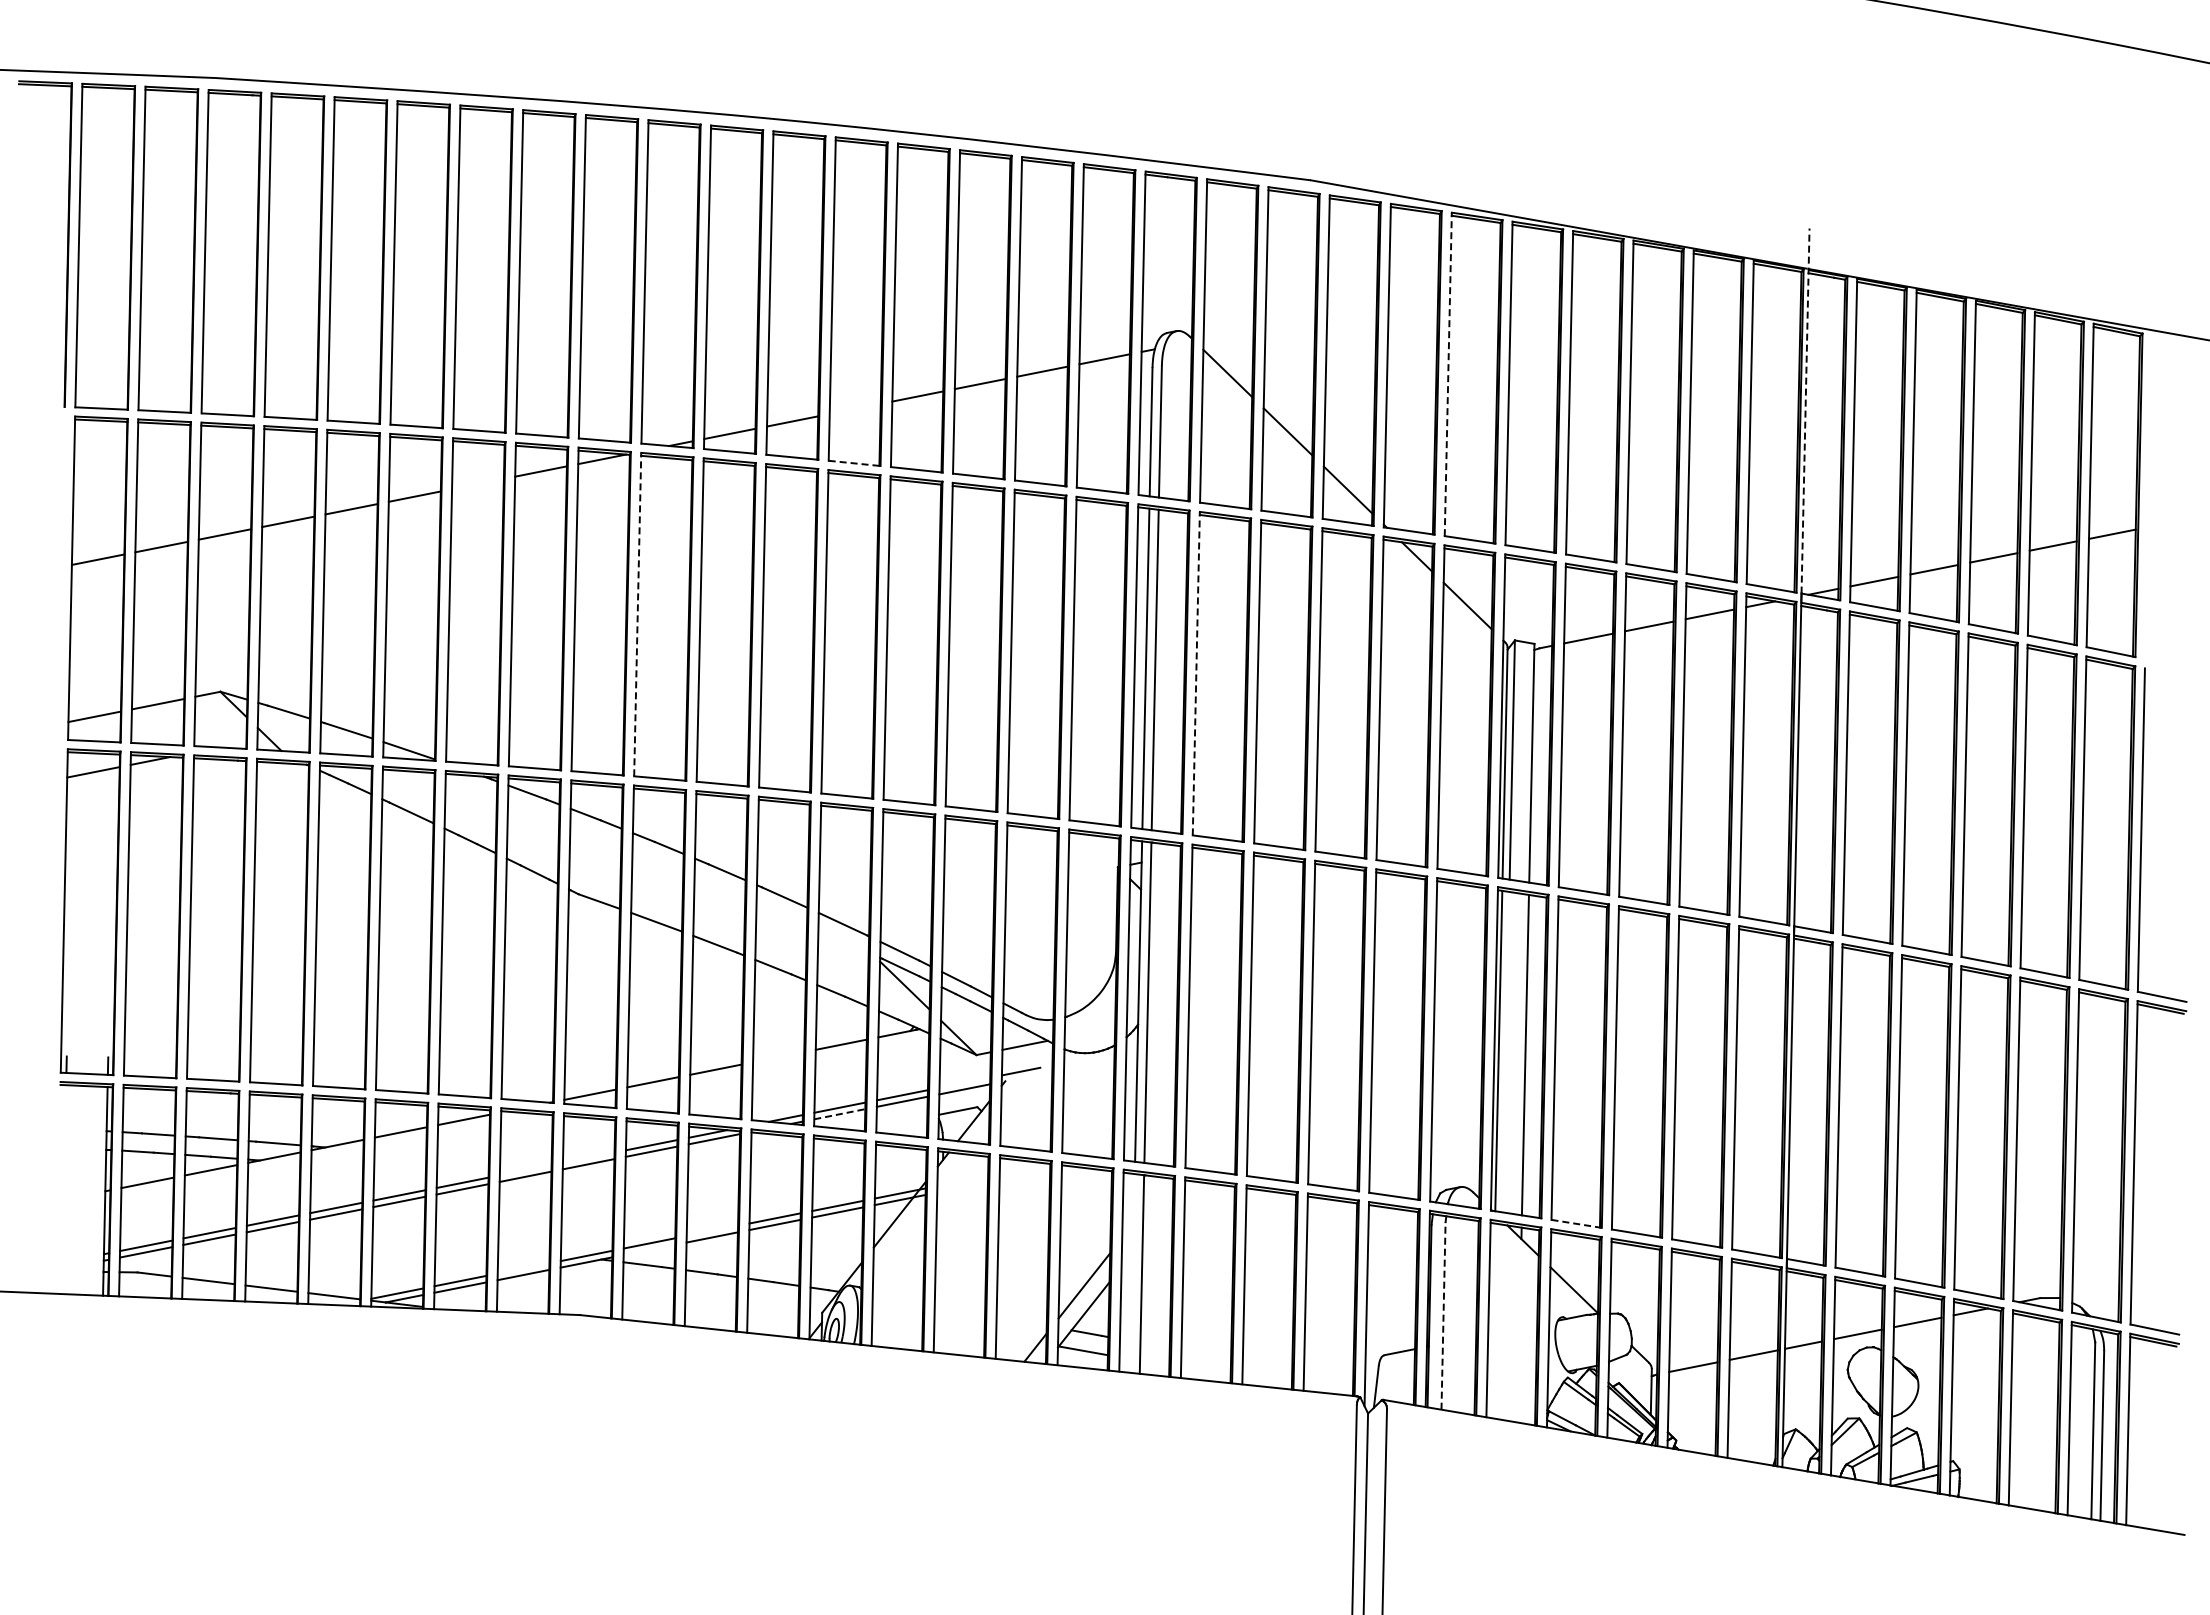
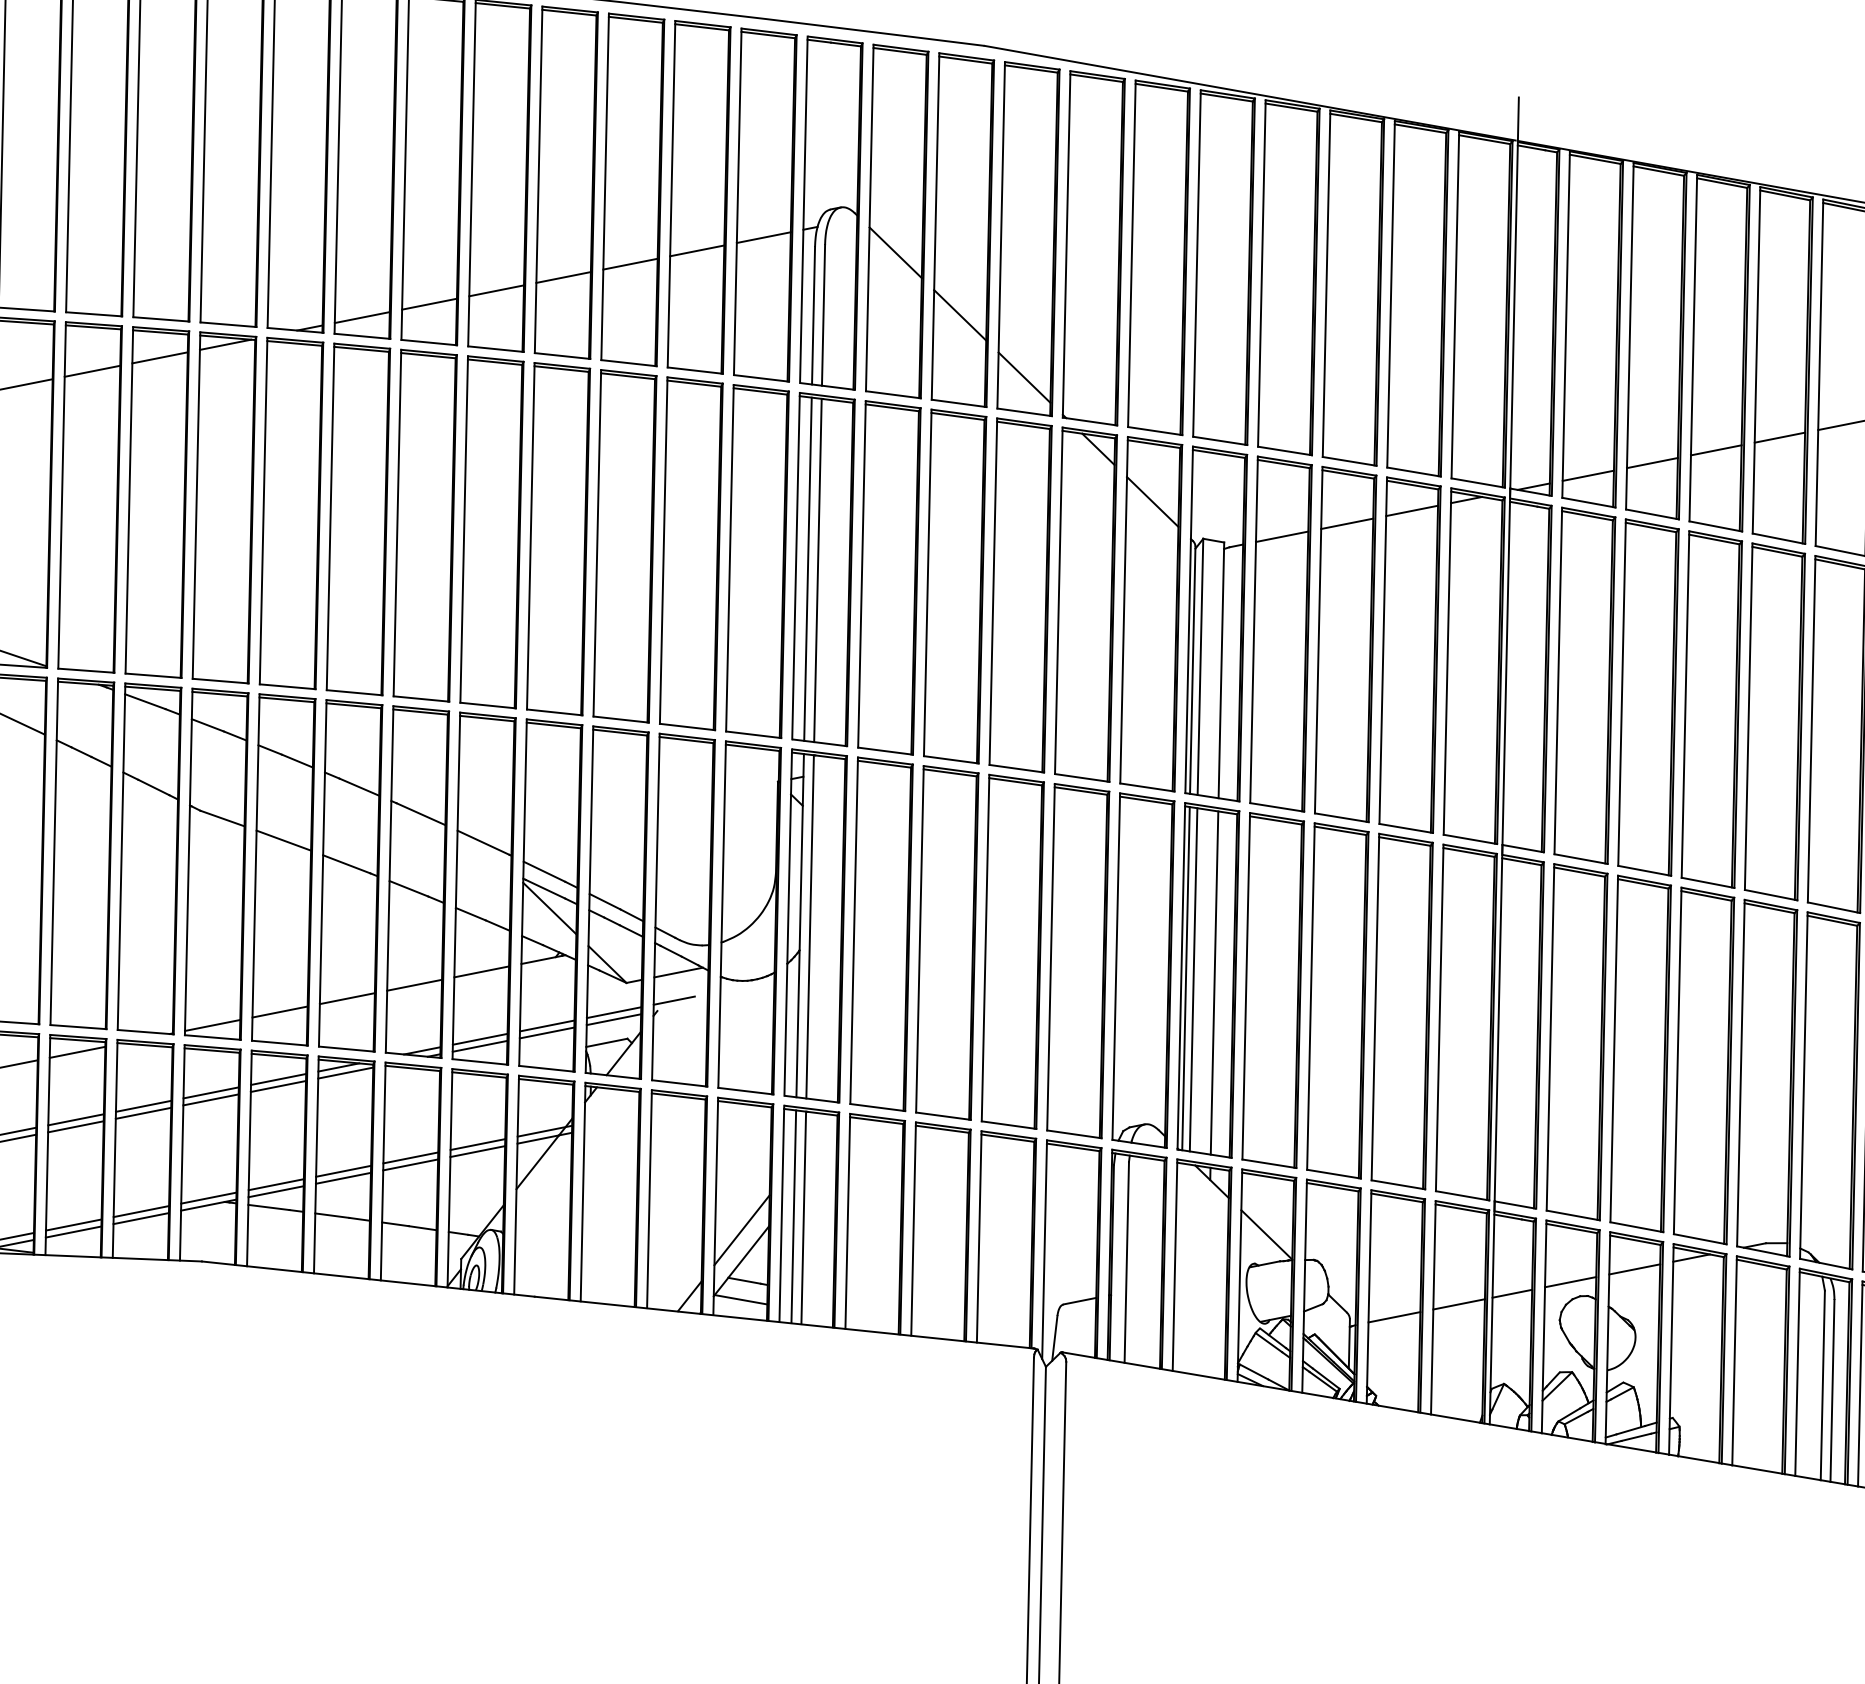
line: (1448, 374) -> (1132, 253), dashed -> solid
line: (854, 408) -> (495, 290), added
line: (1805, 411) -> (1514, 293), dashed -> solid
line: (855, 463) -> (496, 349), dashed -> solid
line: (477, 483) -> (91, 370), added
line: (637, 614) -> (263, 511), dashed -> solid
line: (1196, 673) -> (862, 574), dashed -> solid
line: (1505, 1051) -> (1193, 979), added
line: (778, 1057) -> (414, 985), added
line: (964, 1082) -> (613, 1012), added
line: (840, 1114) -> (480, 1046), dashed -> solid
line: (588, 1157) -> (210, 1092), added
line: (525, 1170) -> (143, 1106), added
line: (1577, 1223) -> (1270, 1163), dashed -> solid
line: (712, 1230) -> (343, 1170), added
line: (649, 1249) -> (276, 1191), added
line: (523, 1268) -> (141, 1211), added
line: (1132, 1273) -> (793, 1216), added
line: (1443, 1315) -> (1126, 1261), dashed -> solid

